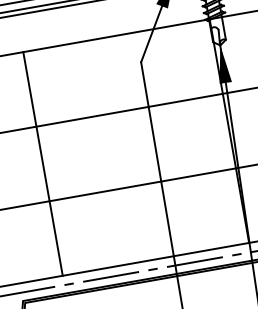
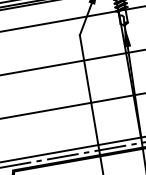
line: (43, 163) -> (24, 92), removed

